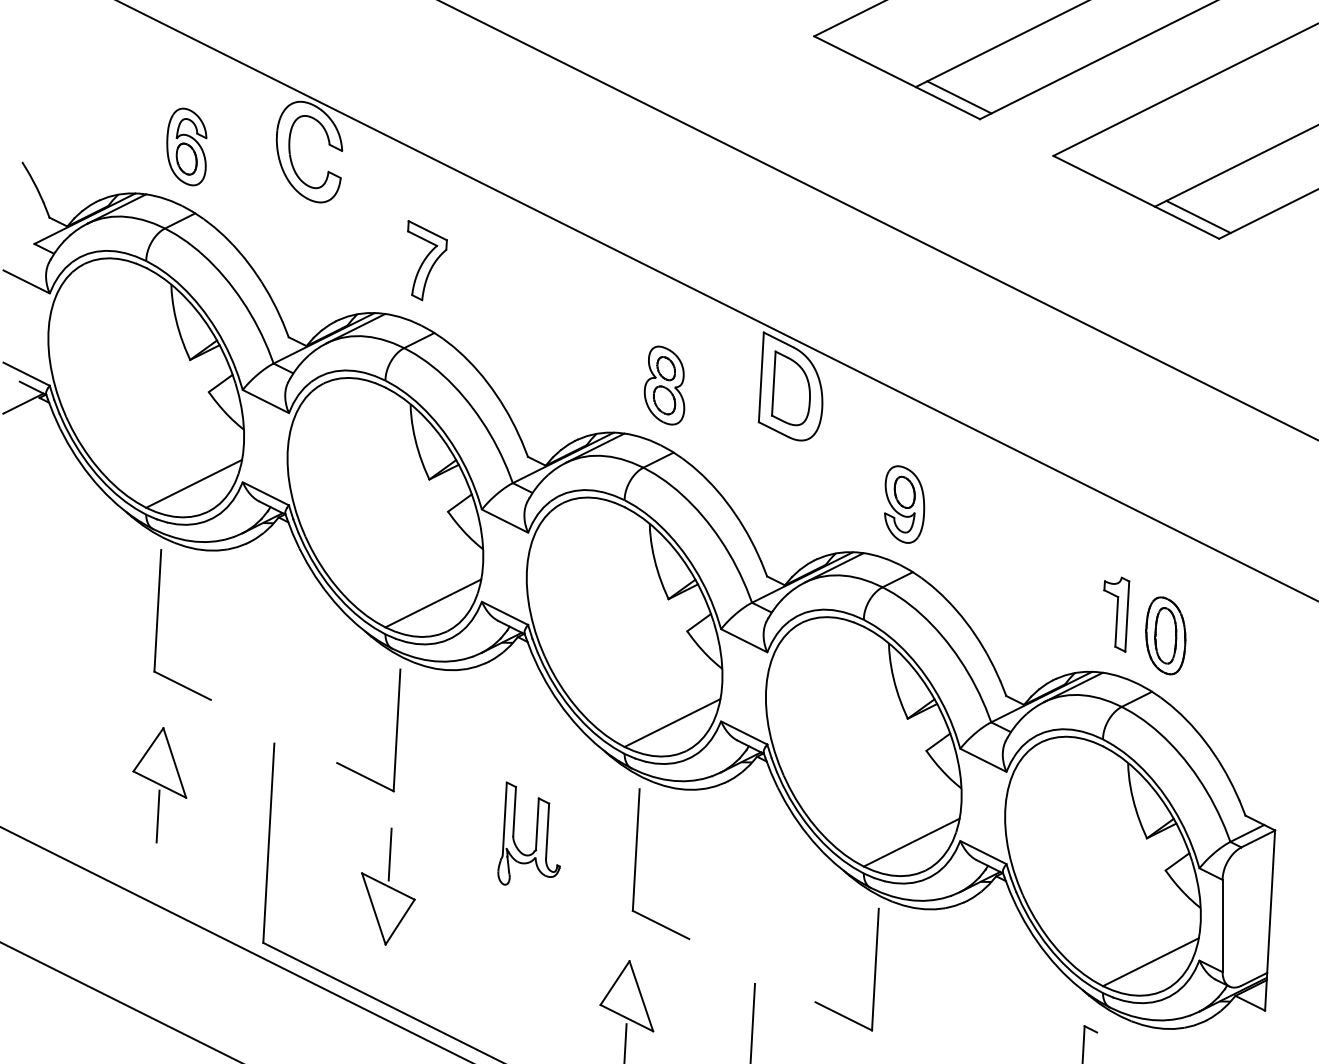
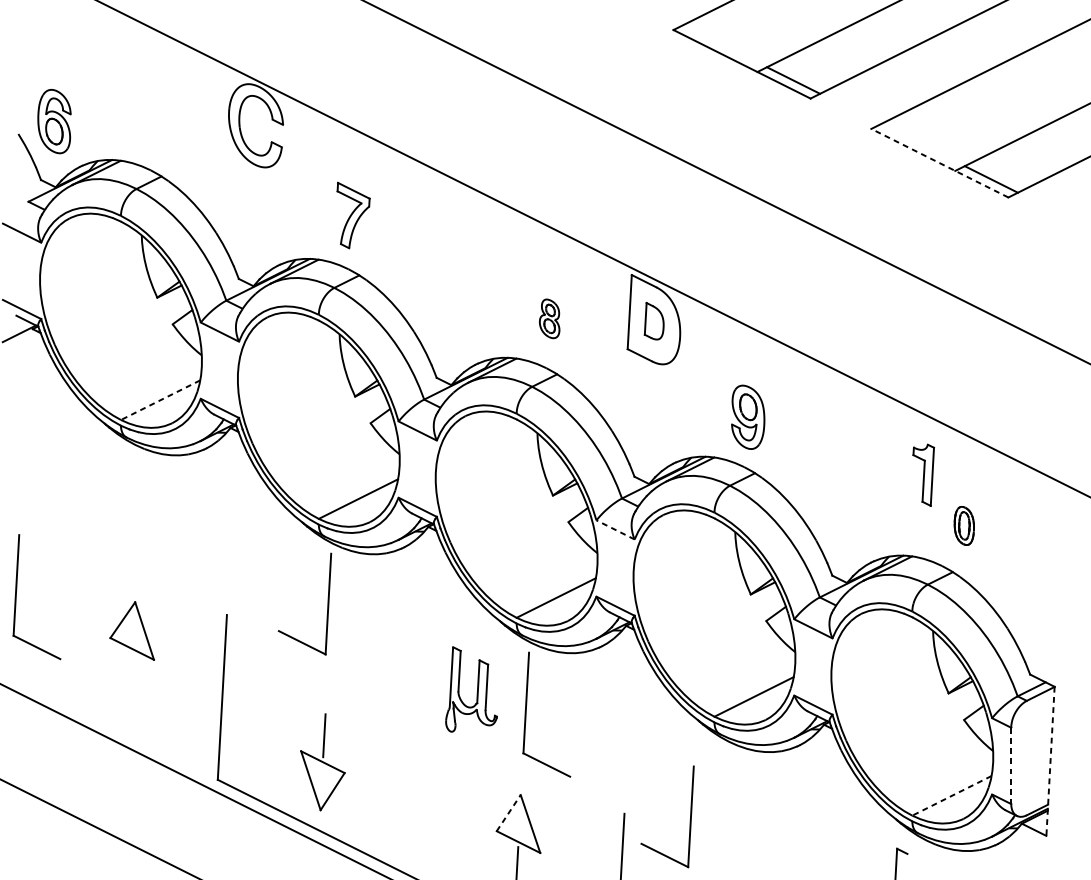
part: (186, 146) -> (54, 121), moved
line: (1136, 197) -> (940, 163), solid -> dashed
part: (664, 385) -> (549, 318), size x0.6
part: (790, 388) -> (653, 321), size x0.6
line: (194, 483) -> (160, 399), solid -> dashed
part: (1116, 614) -> (923, 475), moved
part: (158, 622) -> (16, 595), moved
part: (1165, 635) -> (964, 525), size x0.6
line: (744, 640) -> (615, 529), solid -> dashed
line: (157, 816) -> (130, 675), removed
part: (535, 835) -> (476, 691), moved
part: (388, 886) -> (323, 762), moved
line: (1270, 921) -> (1050, 762), solid -> dashed
line: (1222, 926) -> (1011, 766), solid -> dashed
line: (1150, 962) -> (951, 796), solid -> dashed
part: (874, 969) -> (690, 816), moved
line: (615, 982) -> (509, 812), solid -> dashed

